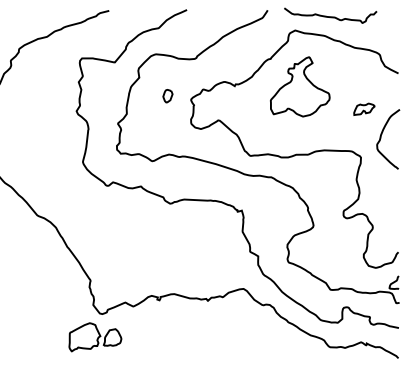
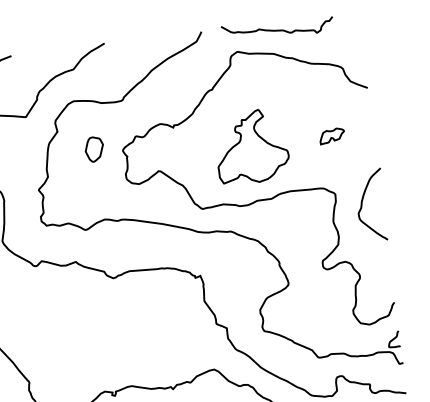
part: (300, 86) -> (252, 146), moved
part: (167, 96) -> (94, 150), size x1.6
curve: (381, 138) -> (362, 205), moved

